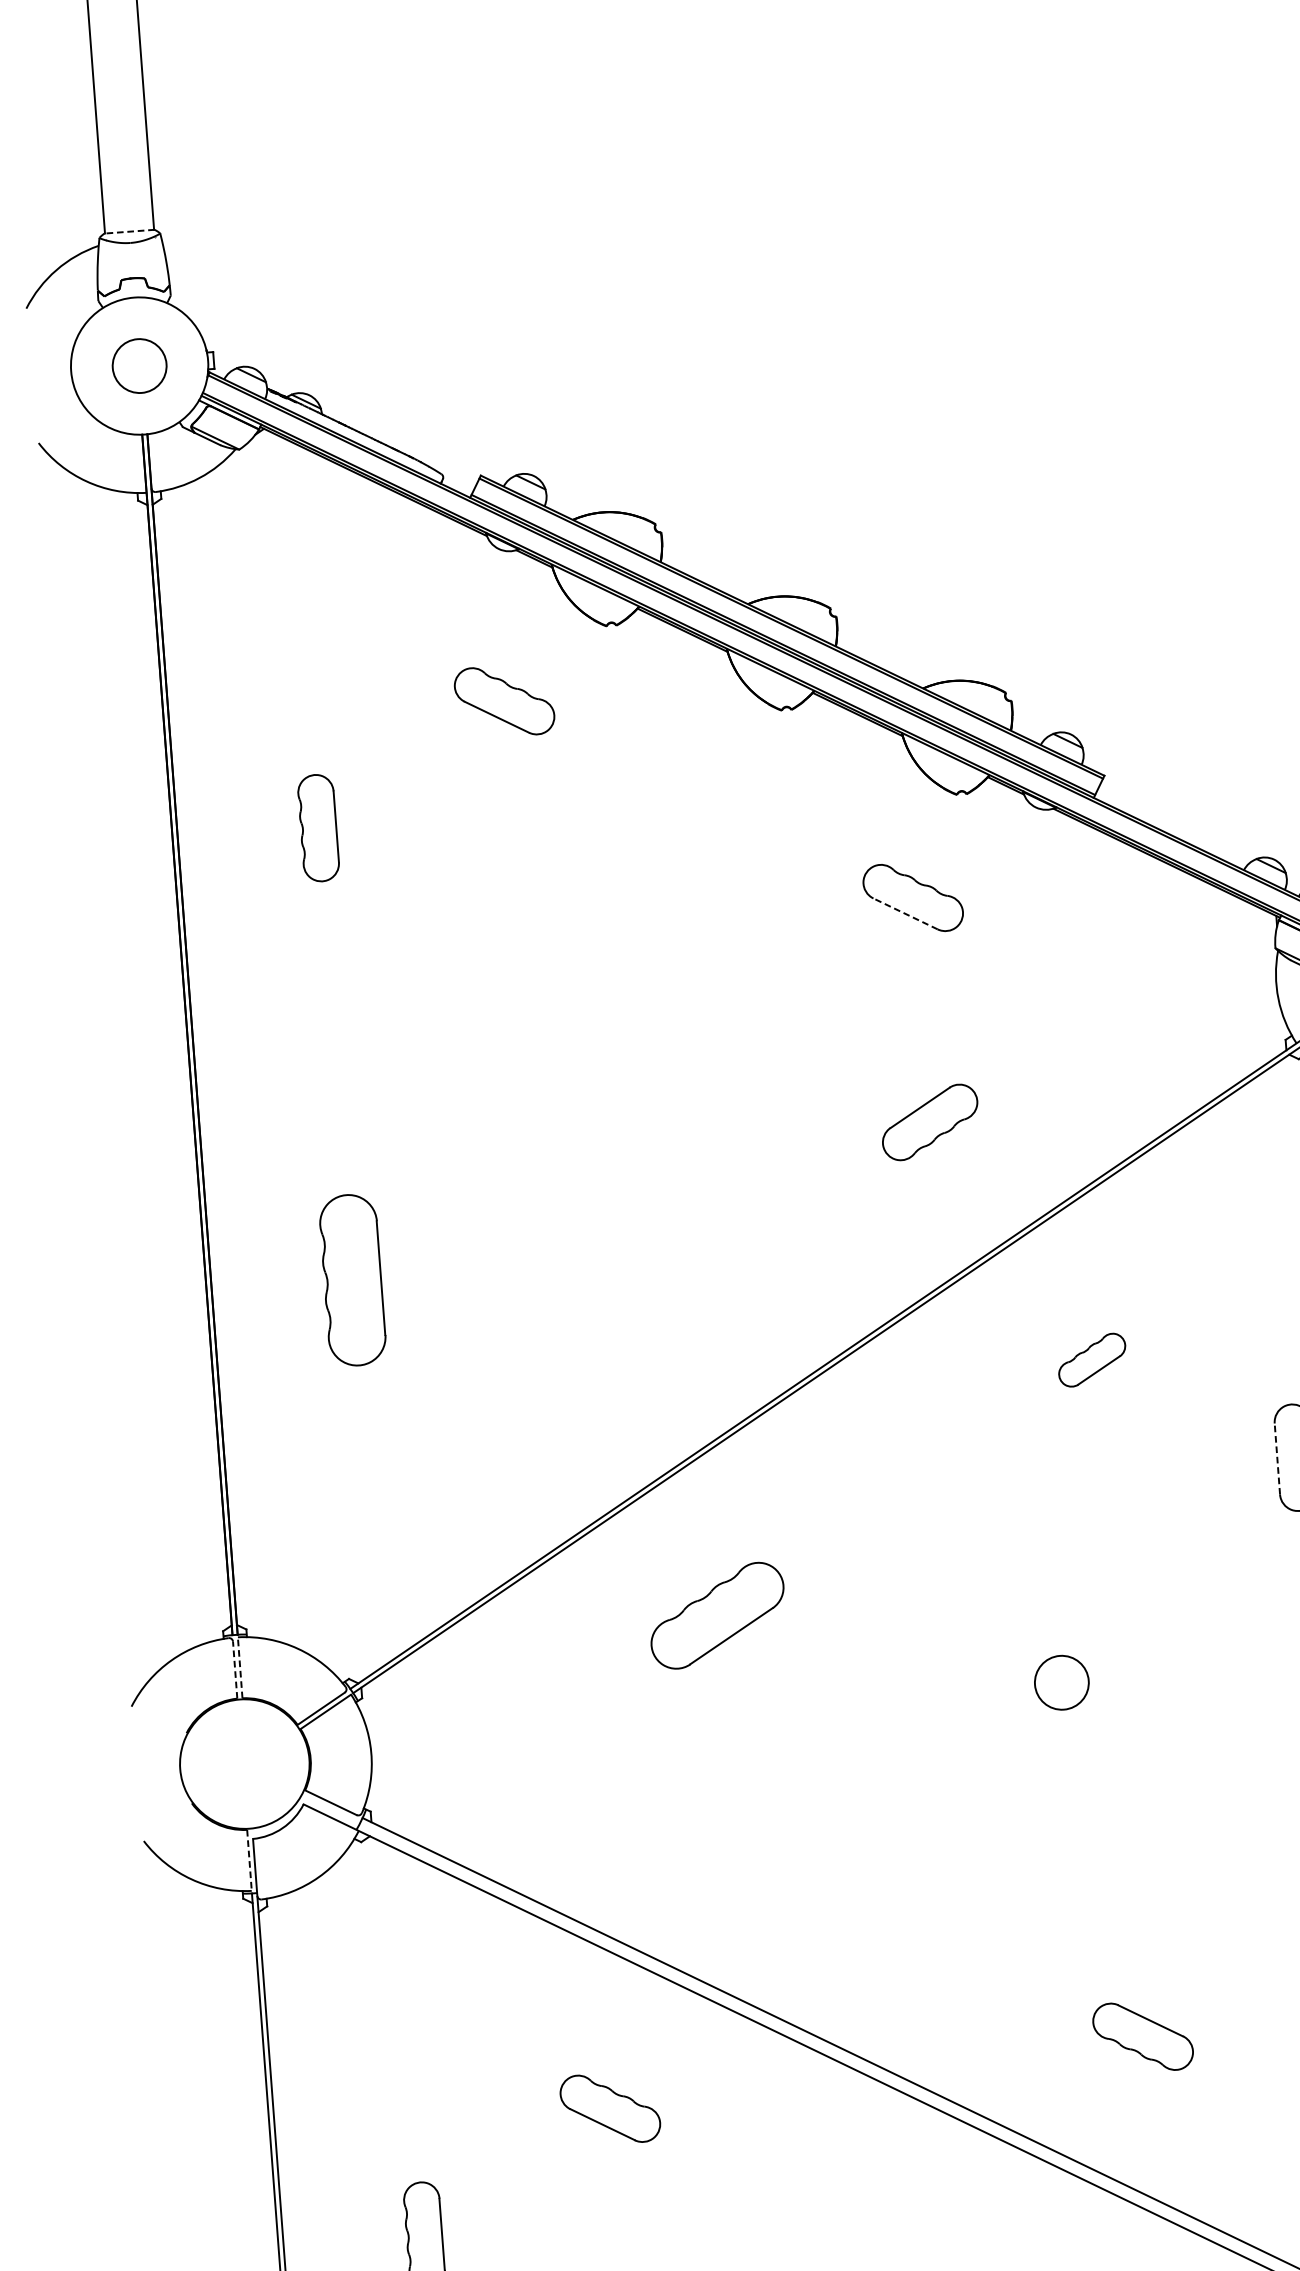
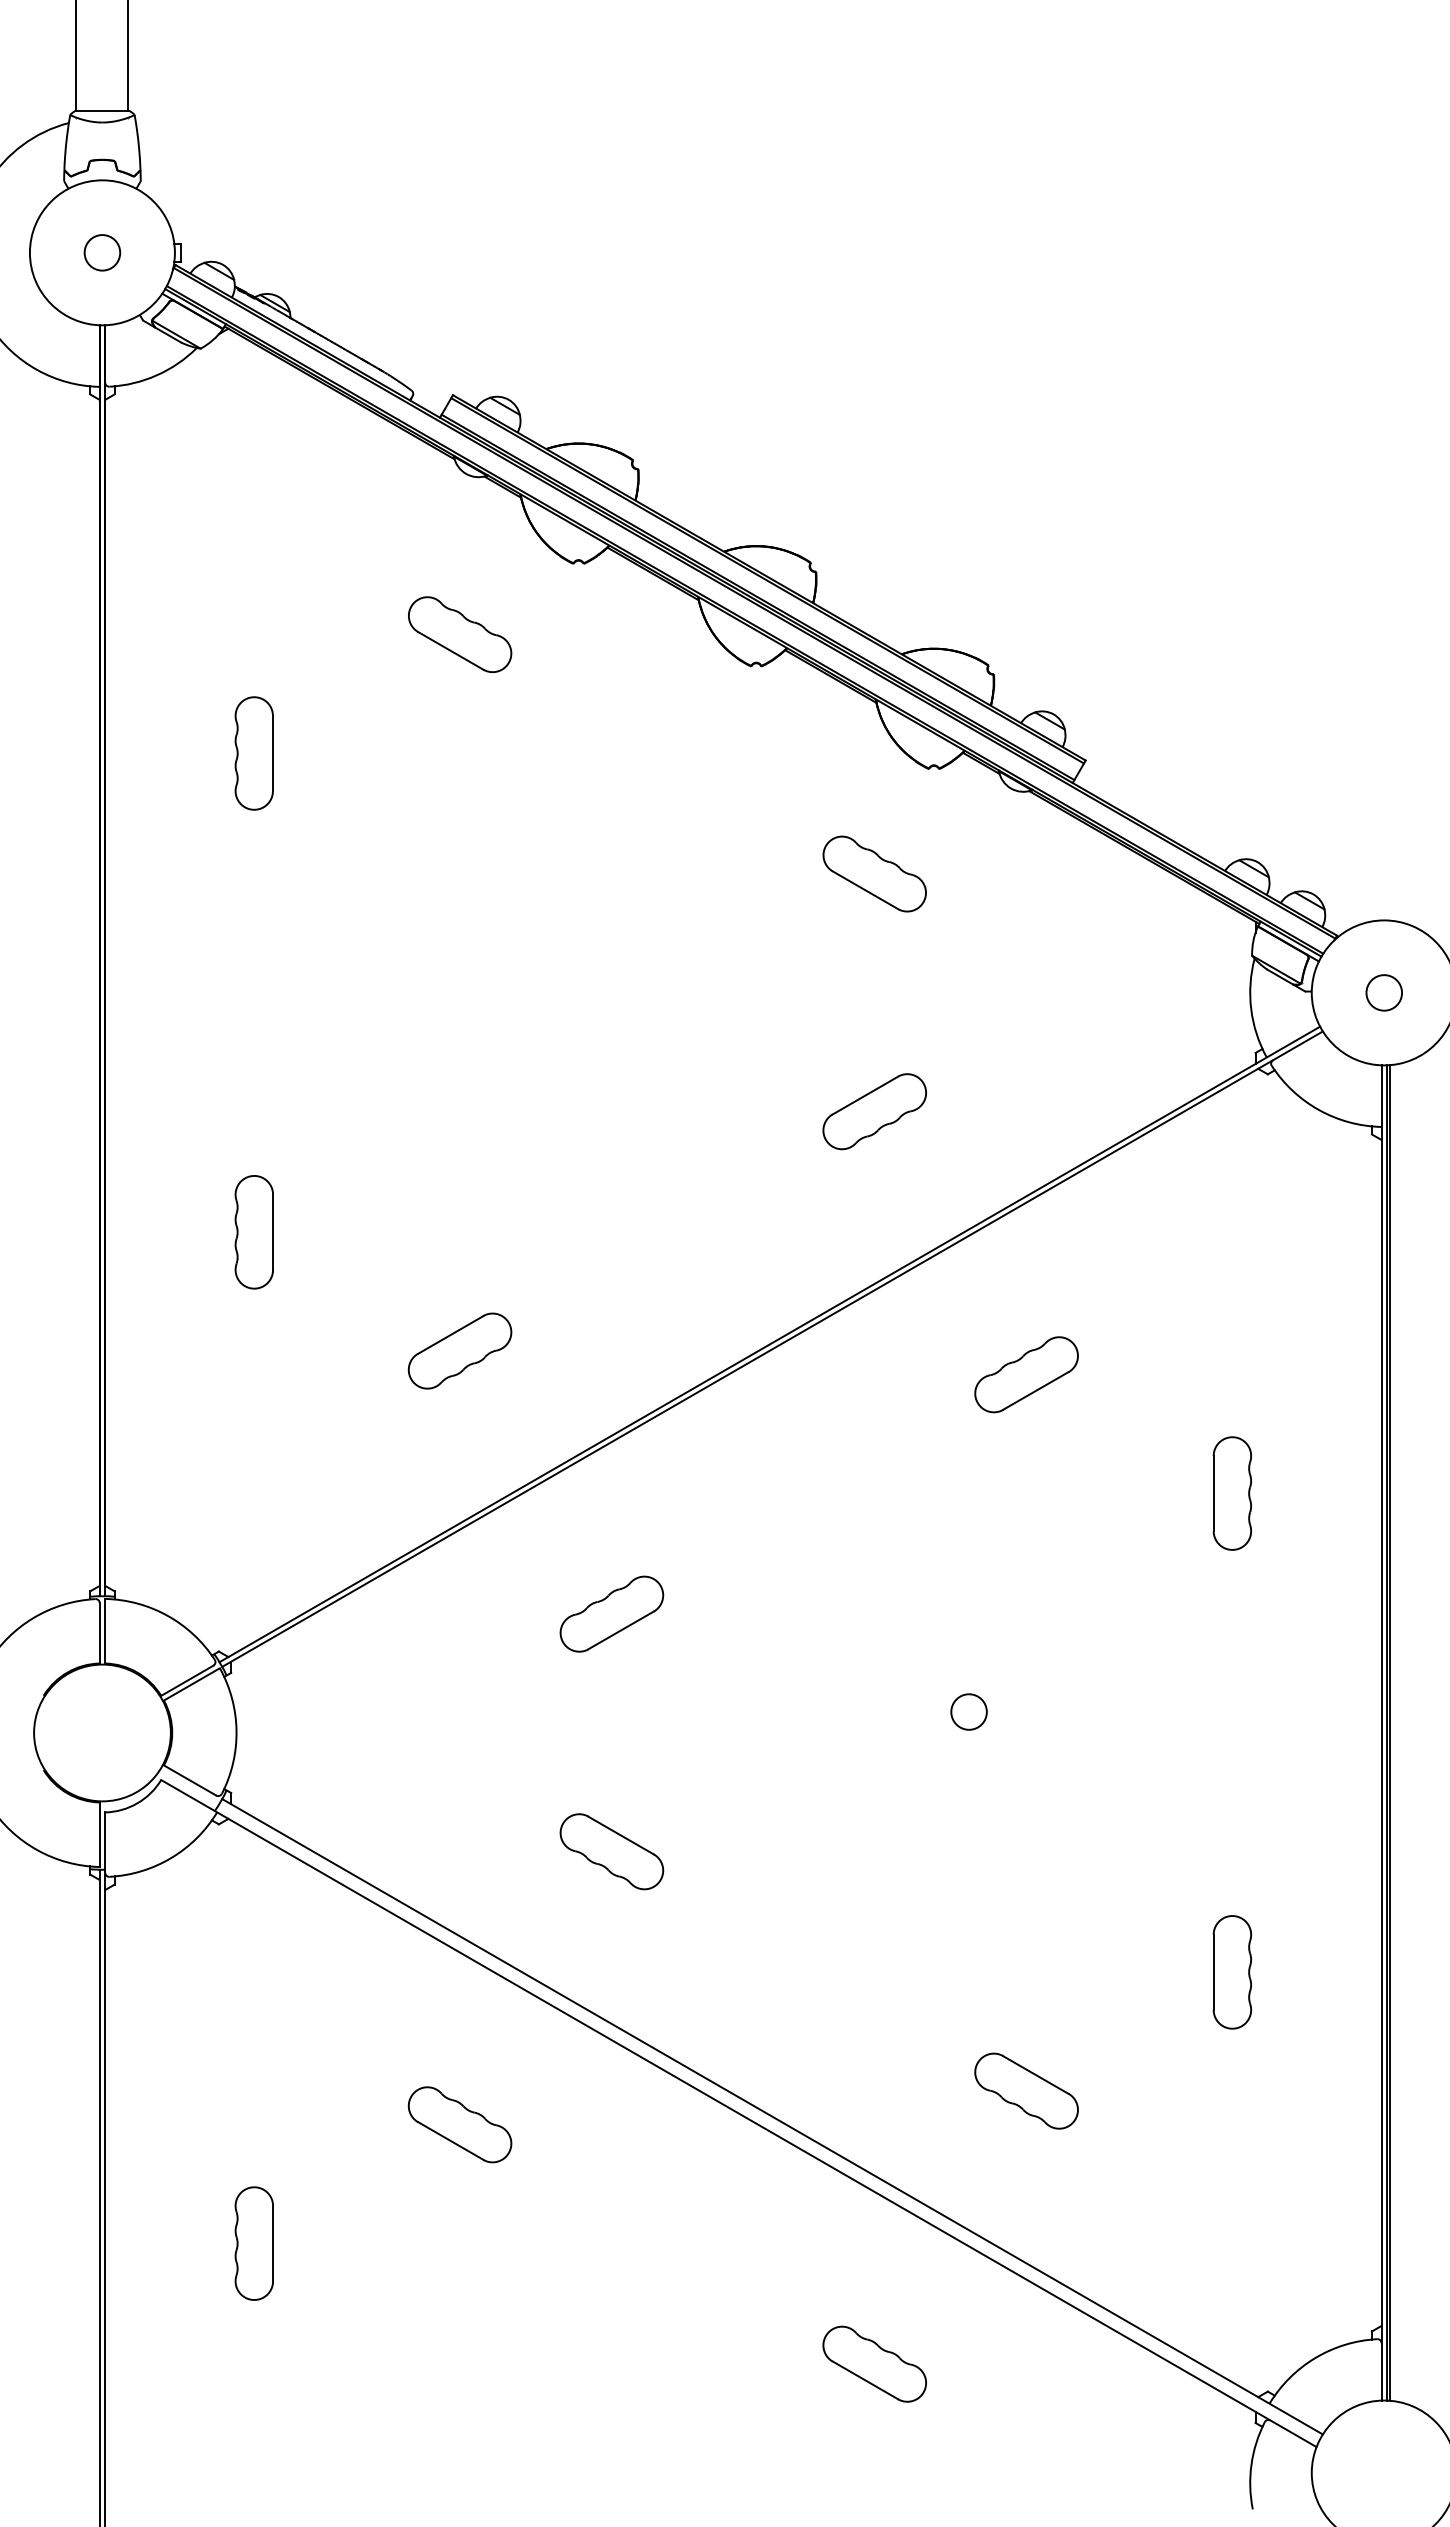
line: (129, 231) -> (102, 110), dashed -> solid
circle: (139, 365) -> (102, 252), size x0.62
line: (905, 914) -> (865, 890), dashed -> solid
part: (351, 1280) -> (253, 1232), size x0.62
part: (1092, 1359) -> (1026, 1374), size x1.43
part: (554, 1377) -> (459, 1350), added
line: (1277, 1458) -> (1213, 1493), dashed -> solid
part: (717, 1615) -> (611, 1613), size x0.71
line: (240, 1667) -> (105, 1630), dashed -> solid
line: (234, 1669) -> (99, 1632), dashed -> solid
circle: (1061, 1682) -> (968, 1711), size x0.62
part: (734, 1839) -> (611, 1851), added
line: (249, 1861) -> (99, 1835), dashed -> solid

